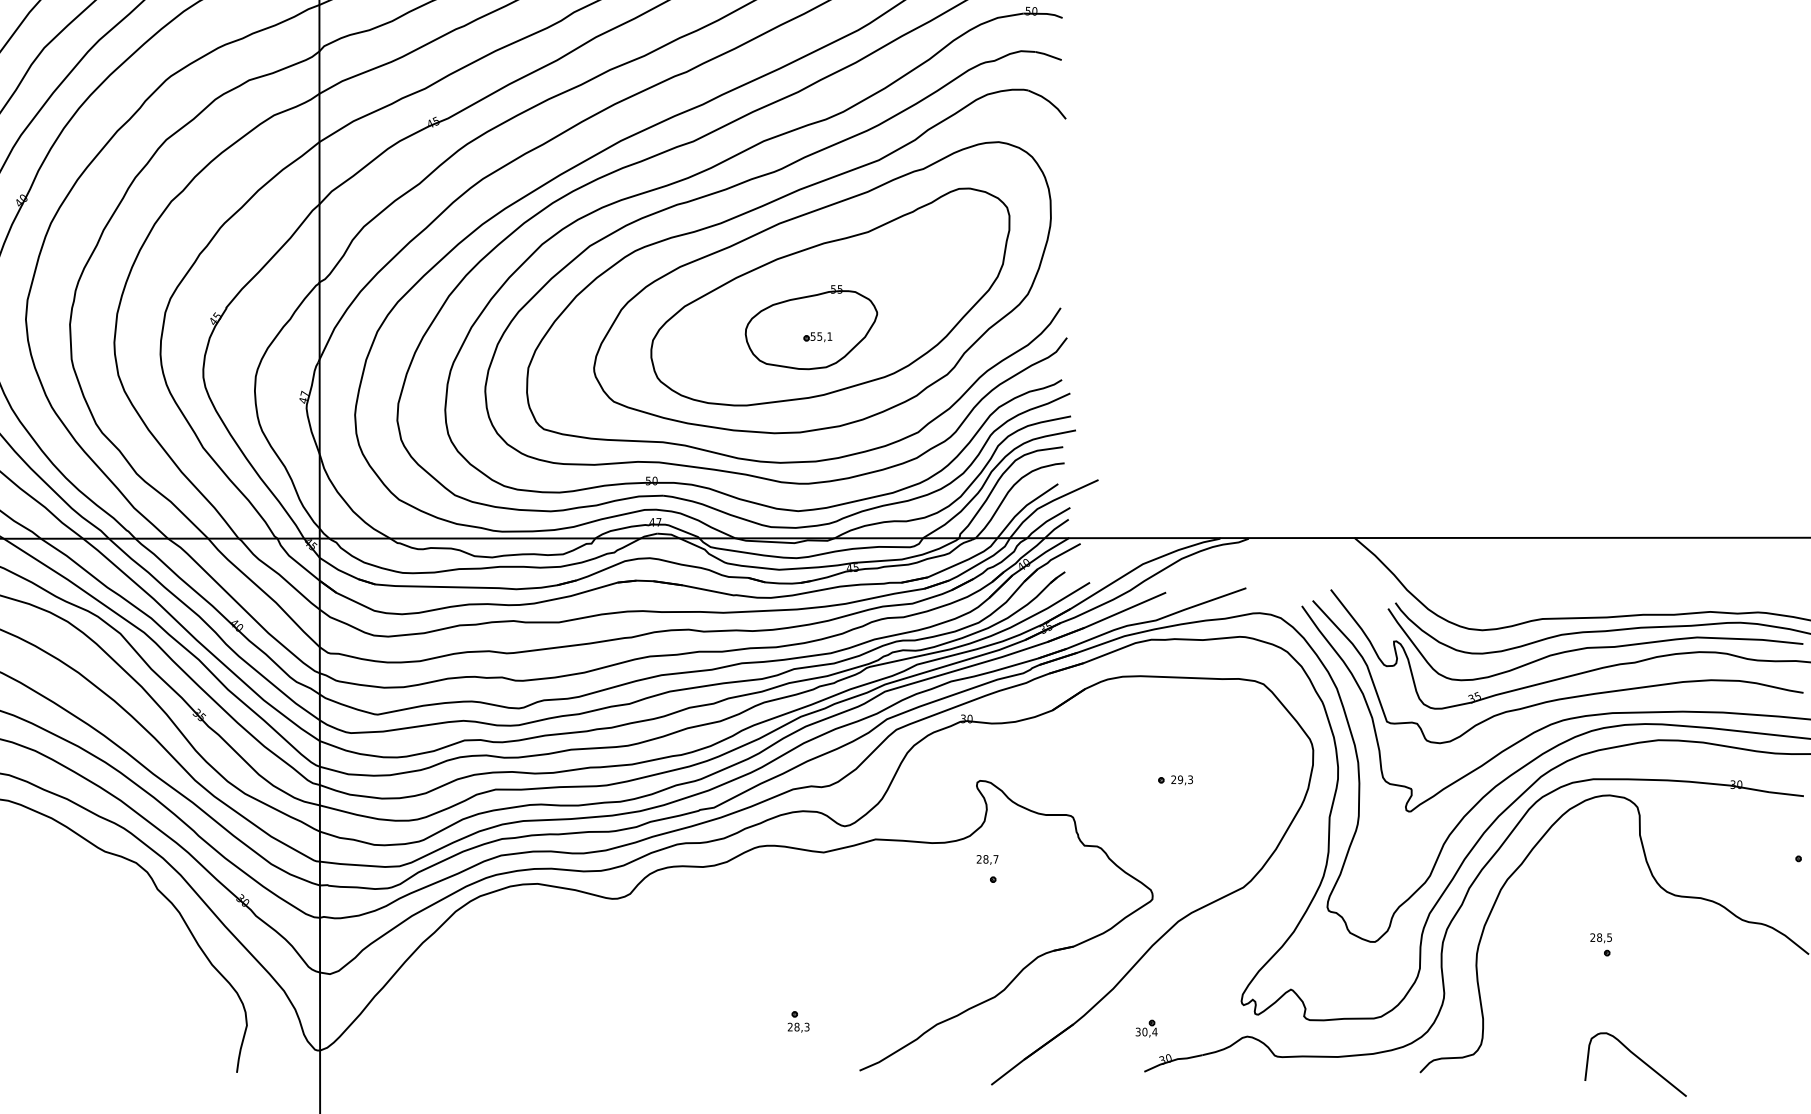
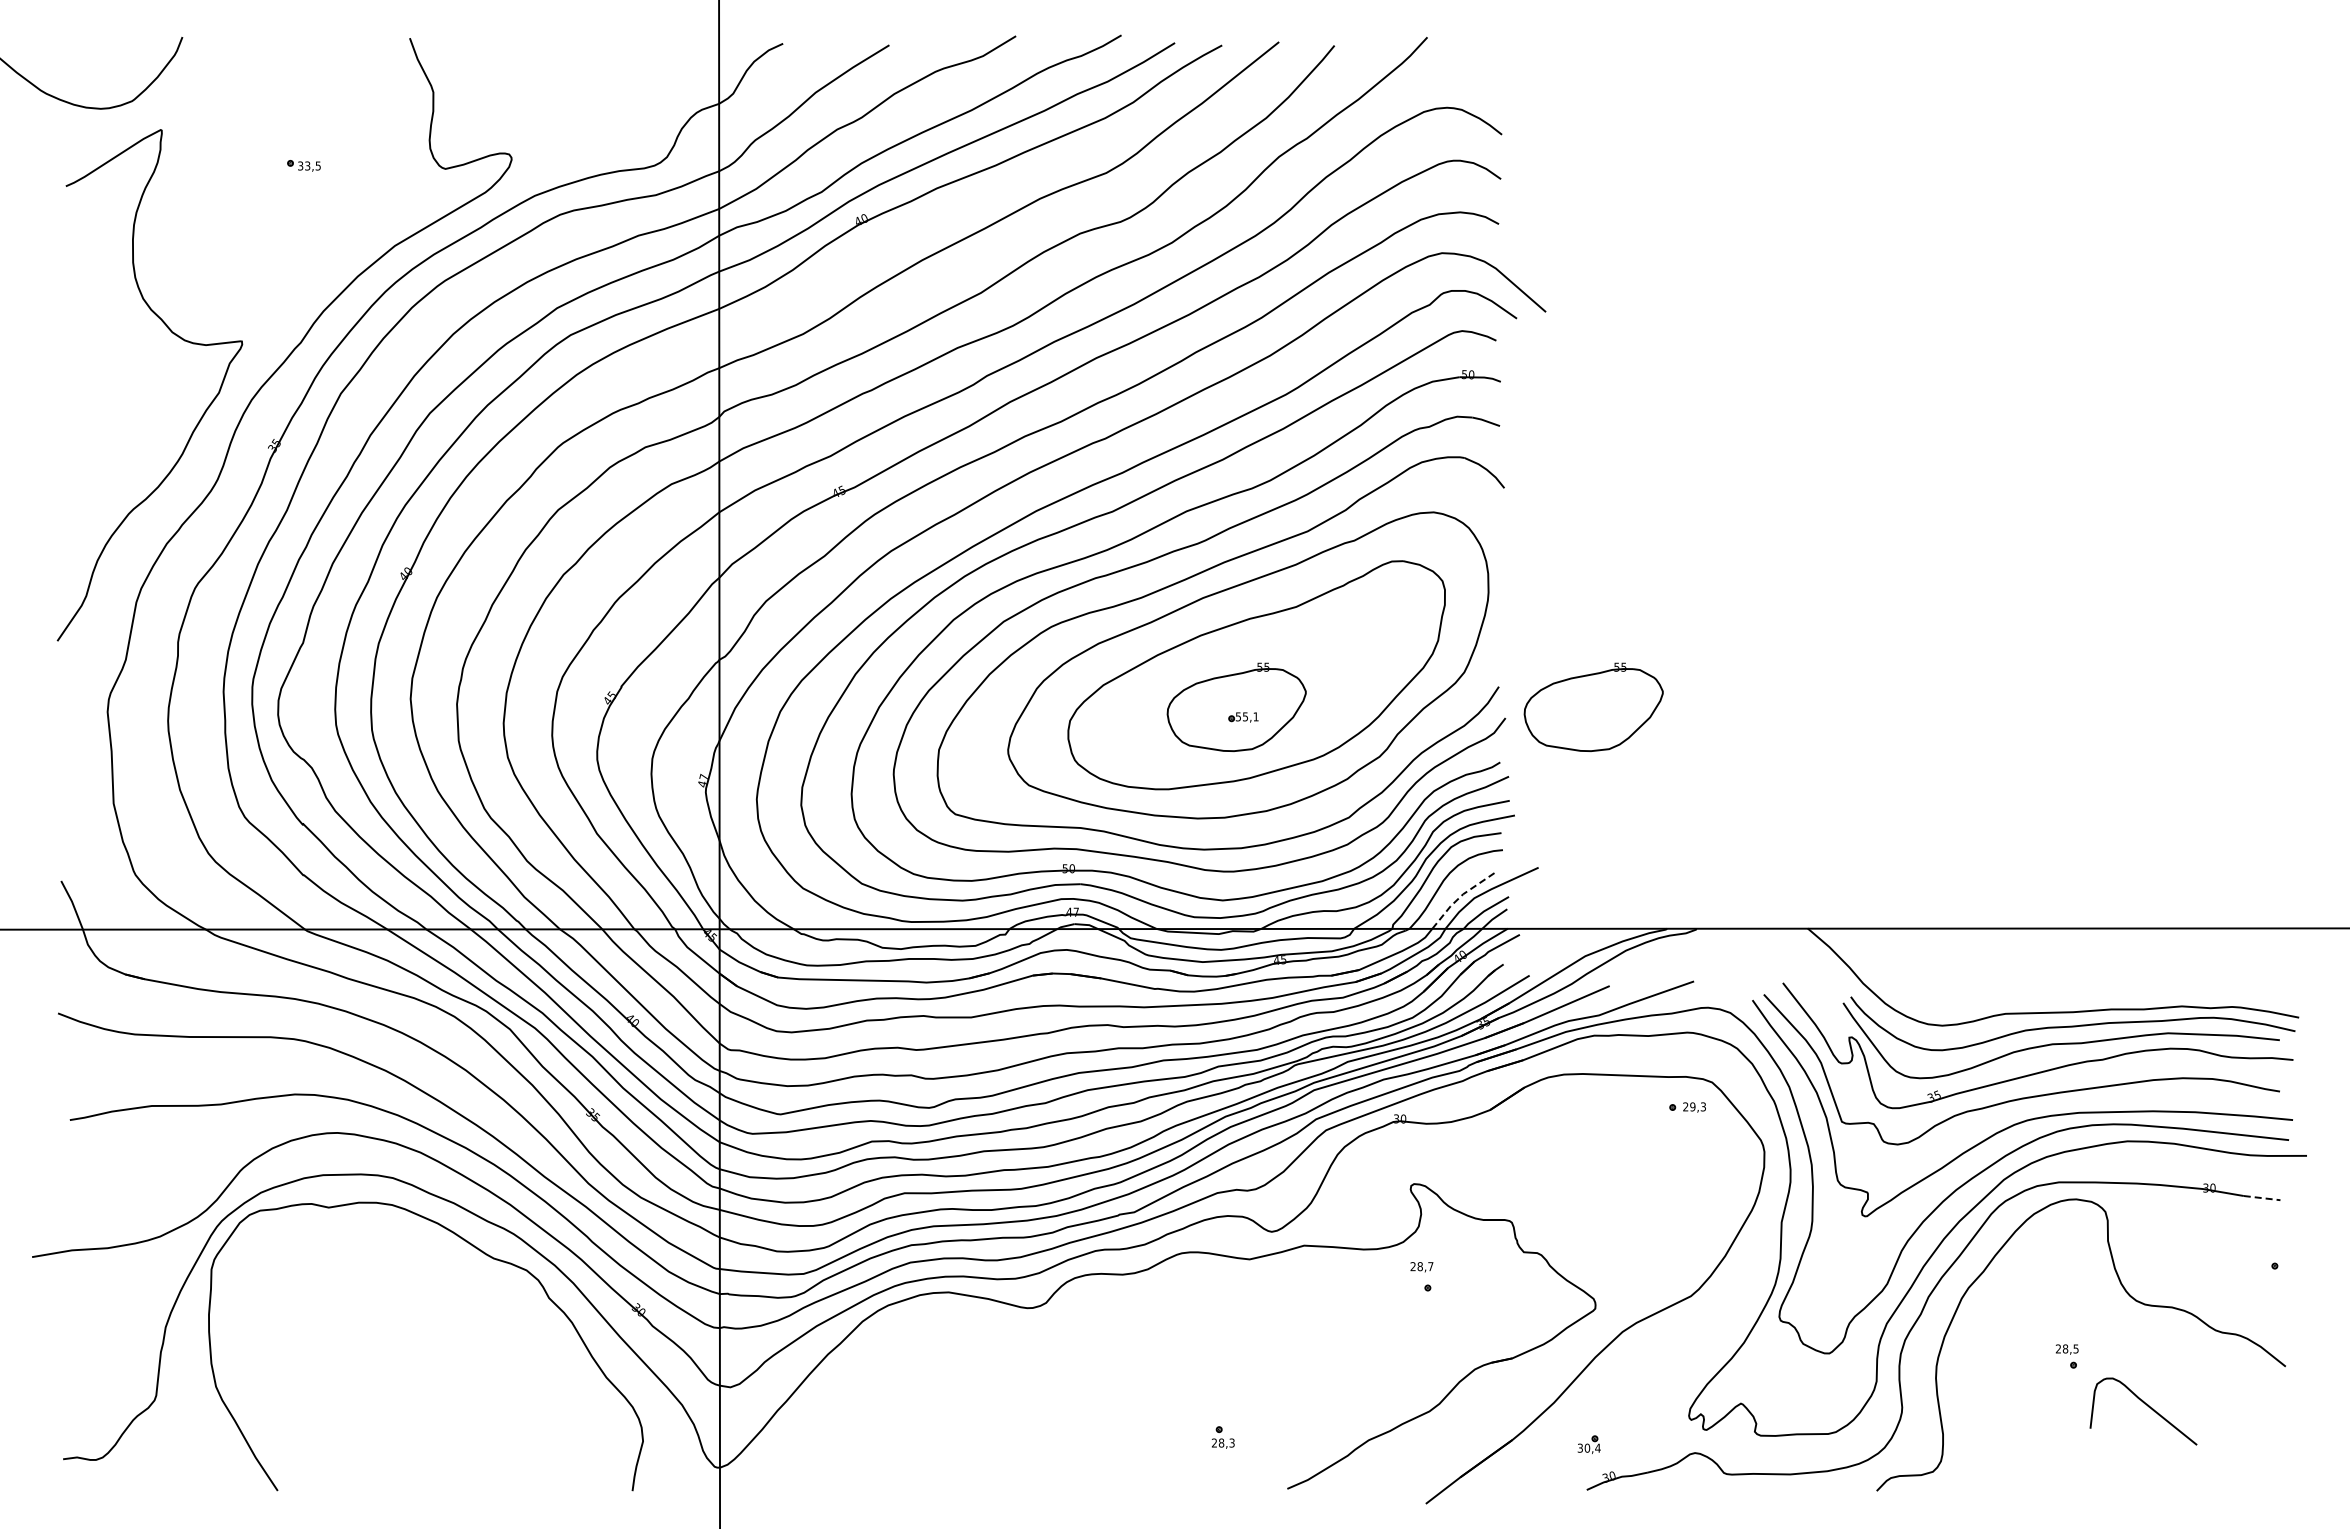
part: (1150, 326) -> (1593, 706), added
line: (1025, 507) -> (1461, 896), solid -> dashed
part: (1175, 780) -> (1687, 1107), moved
line: (1786, 794) -> (2262, 1198), solid -> dashed
curve: (1639, 1059) -> (2147, 1406), moved

